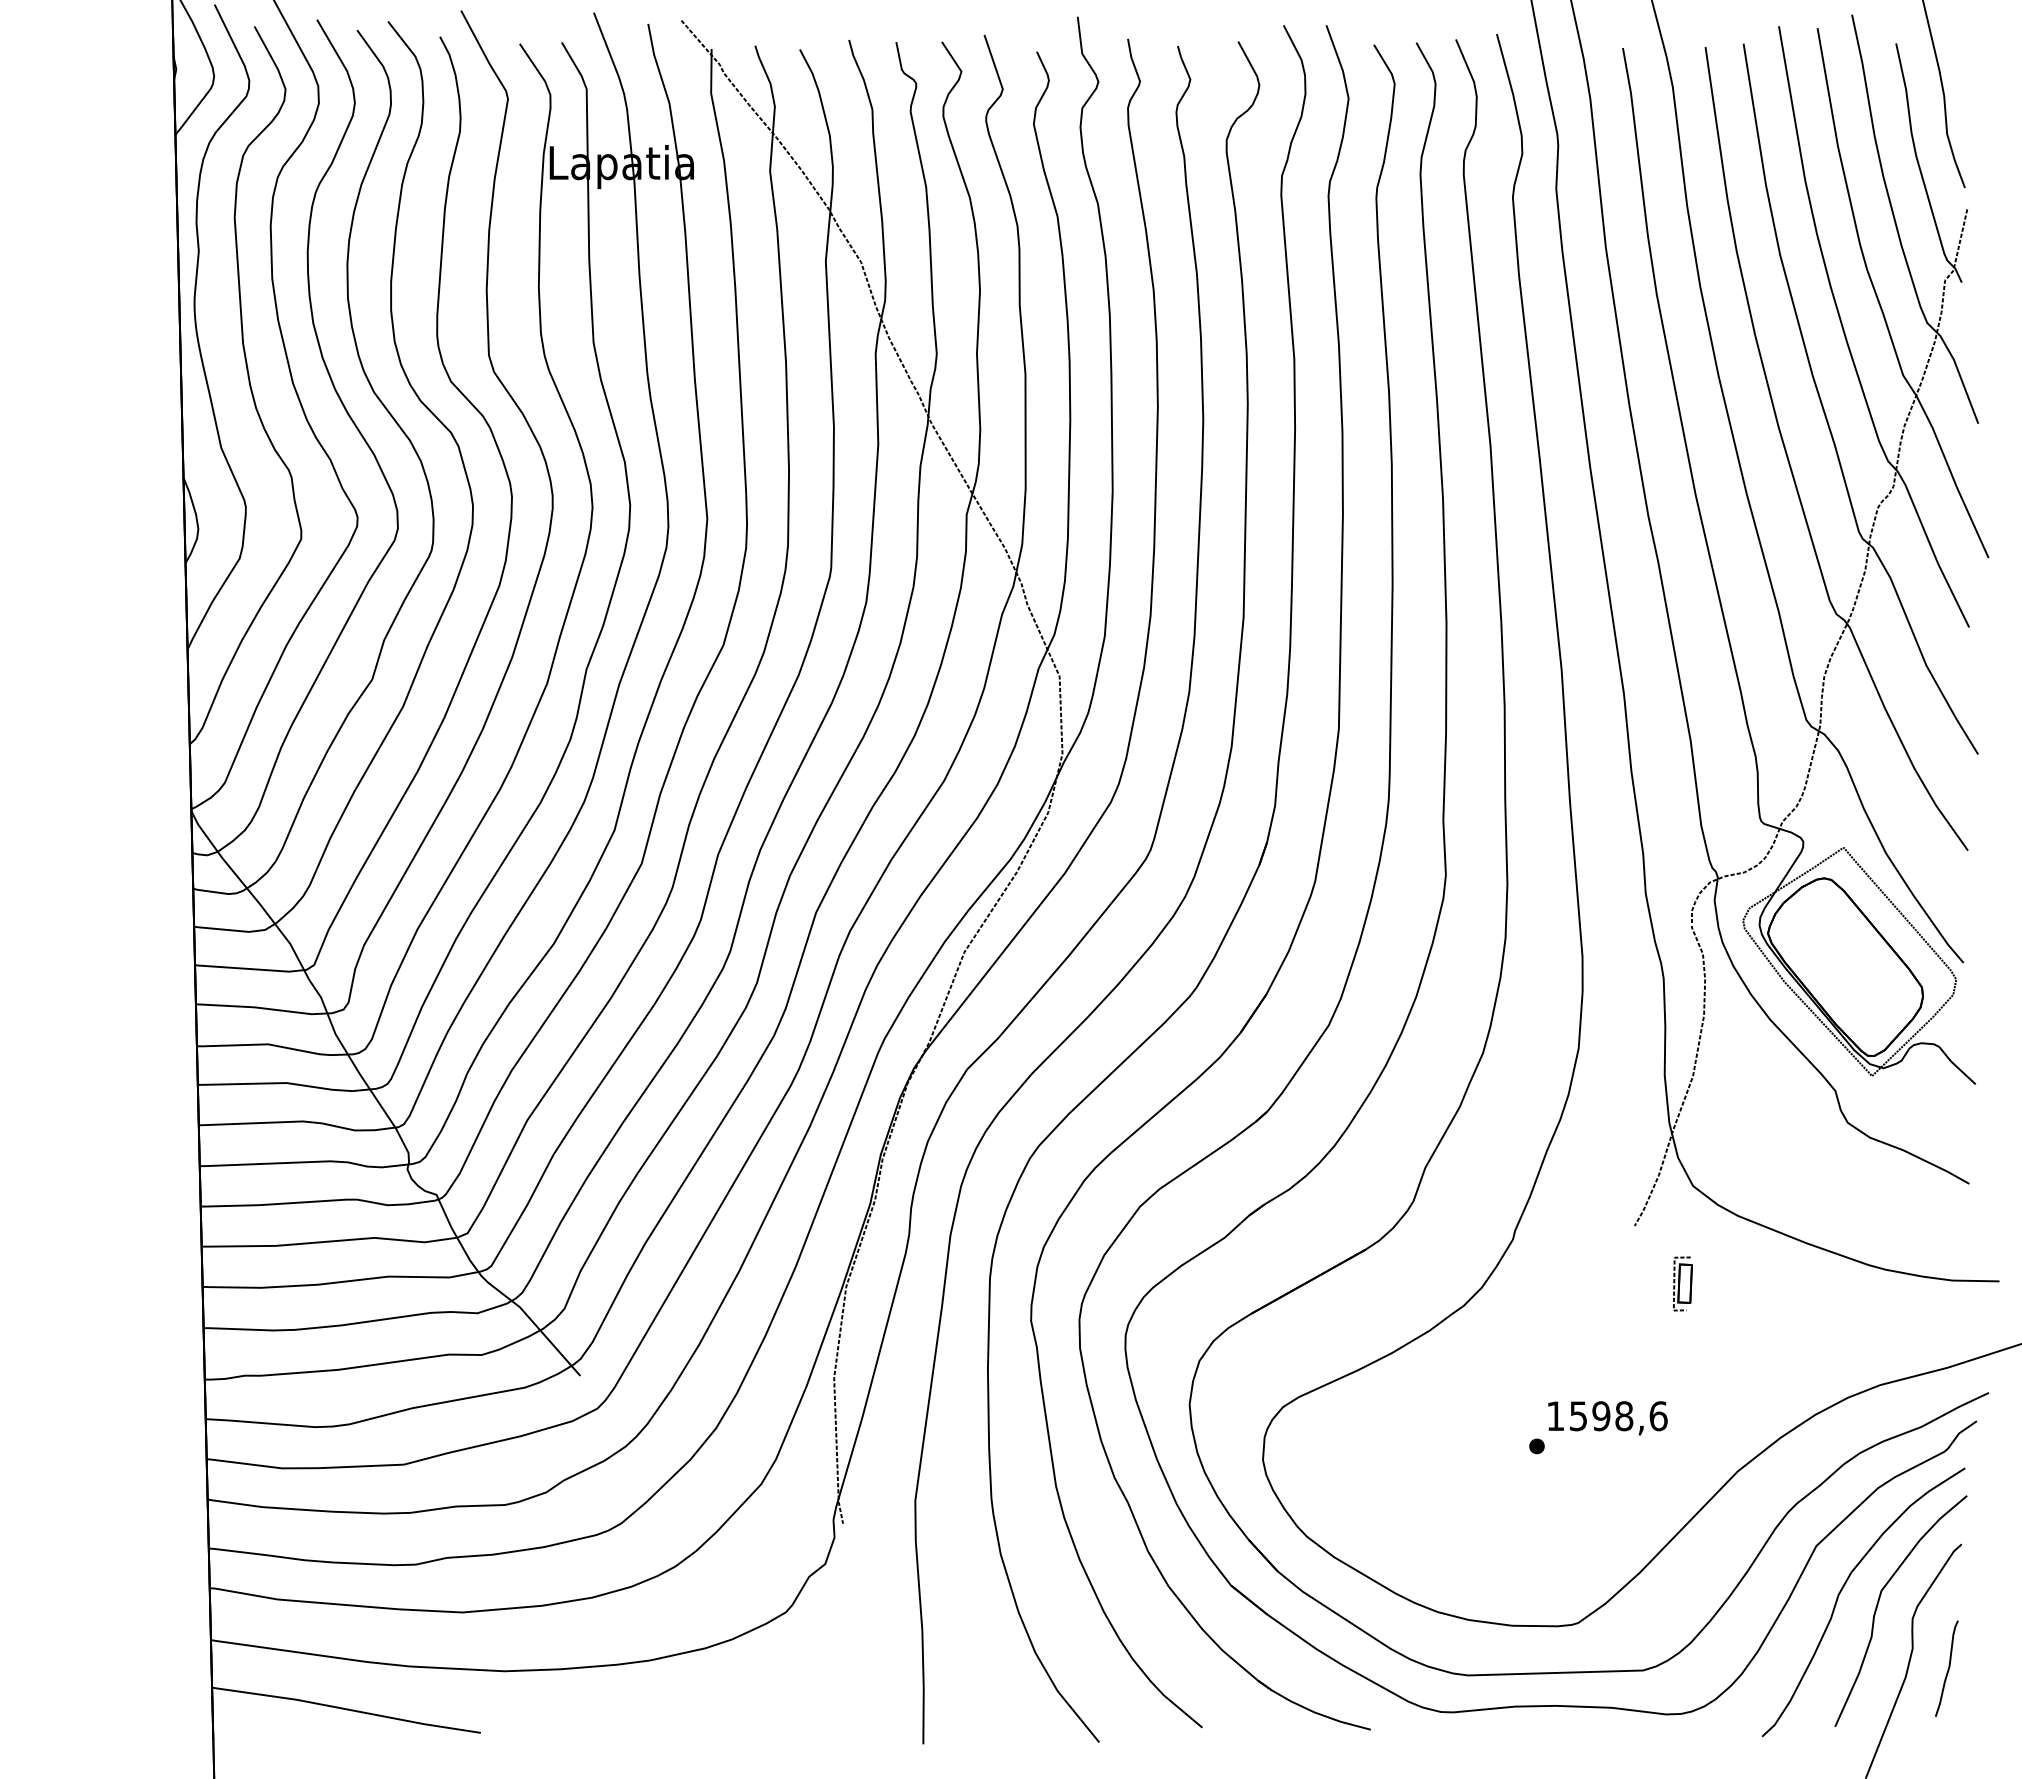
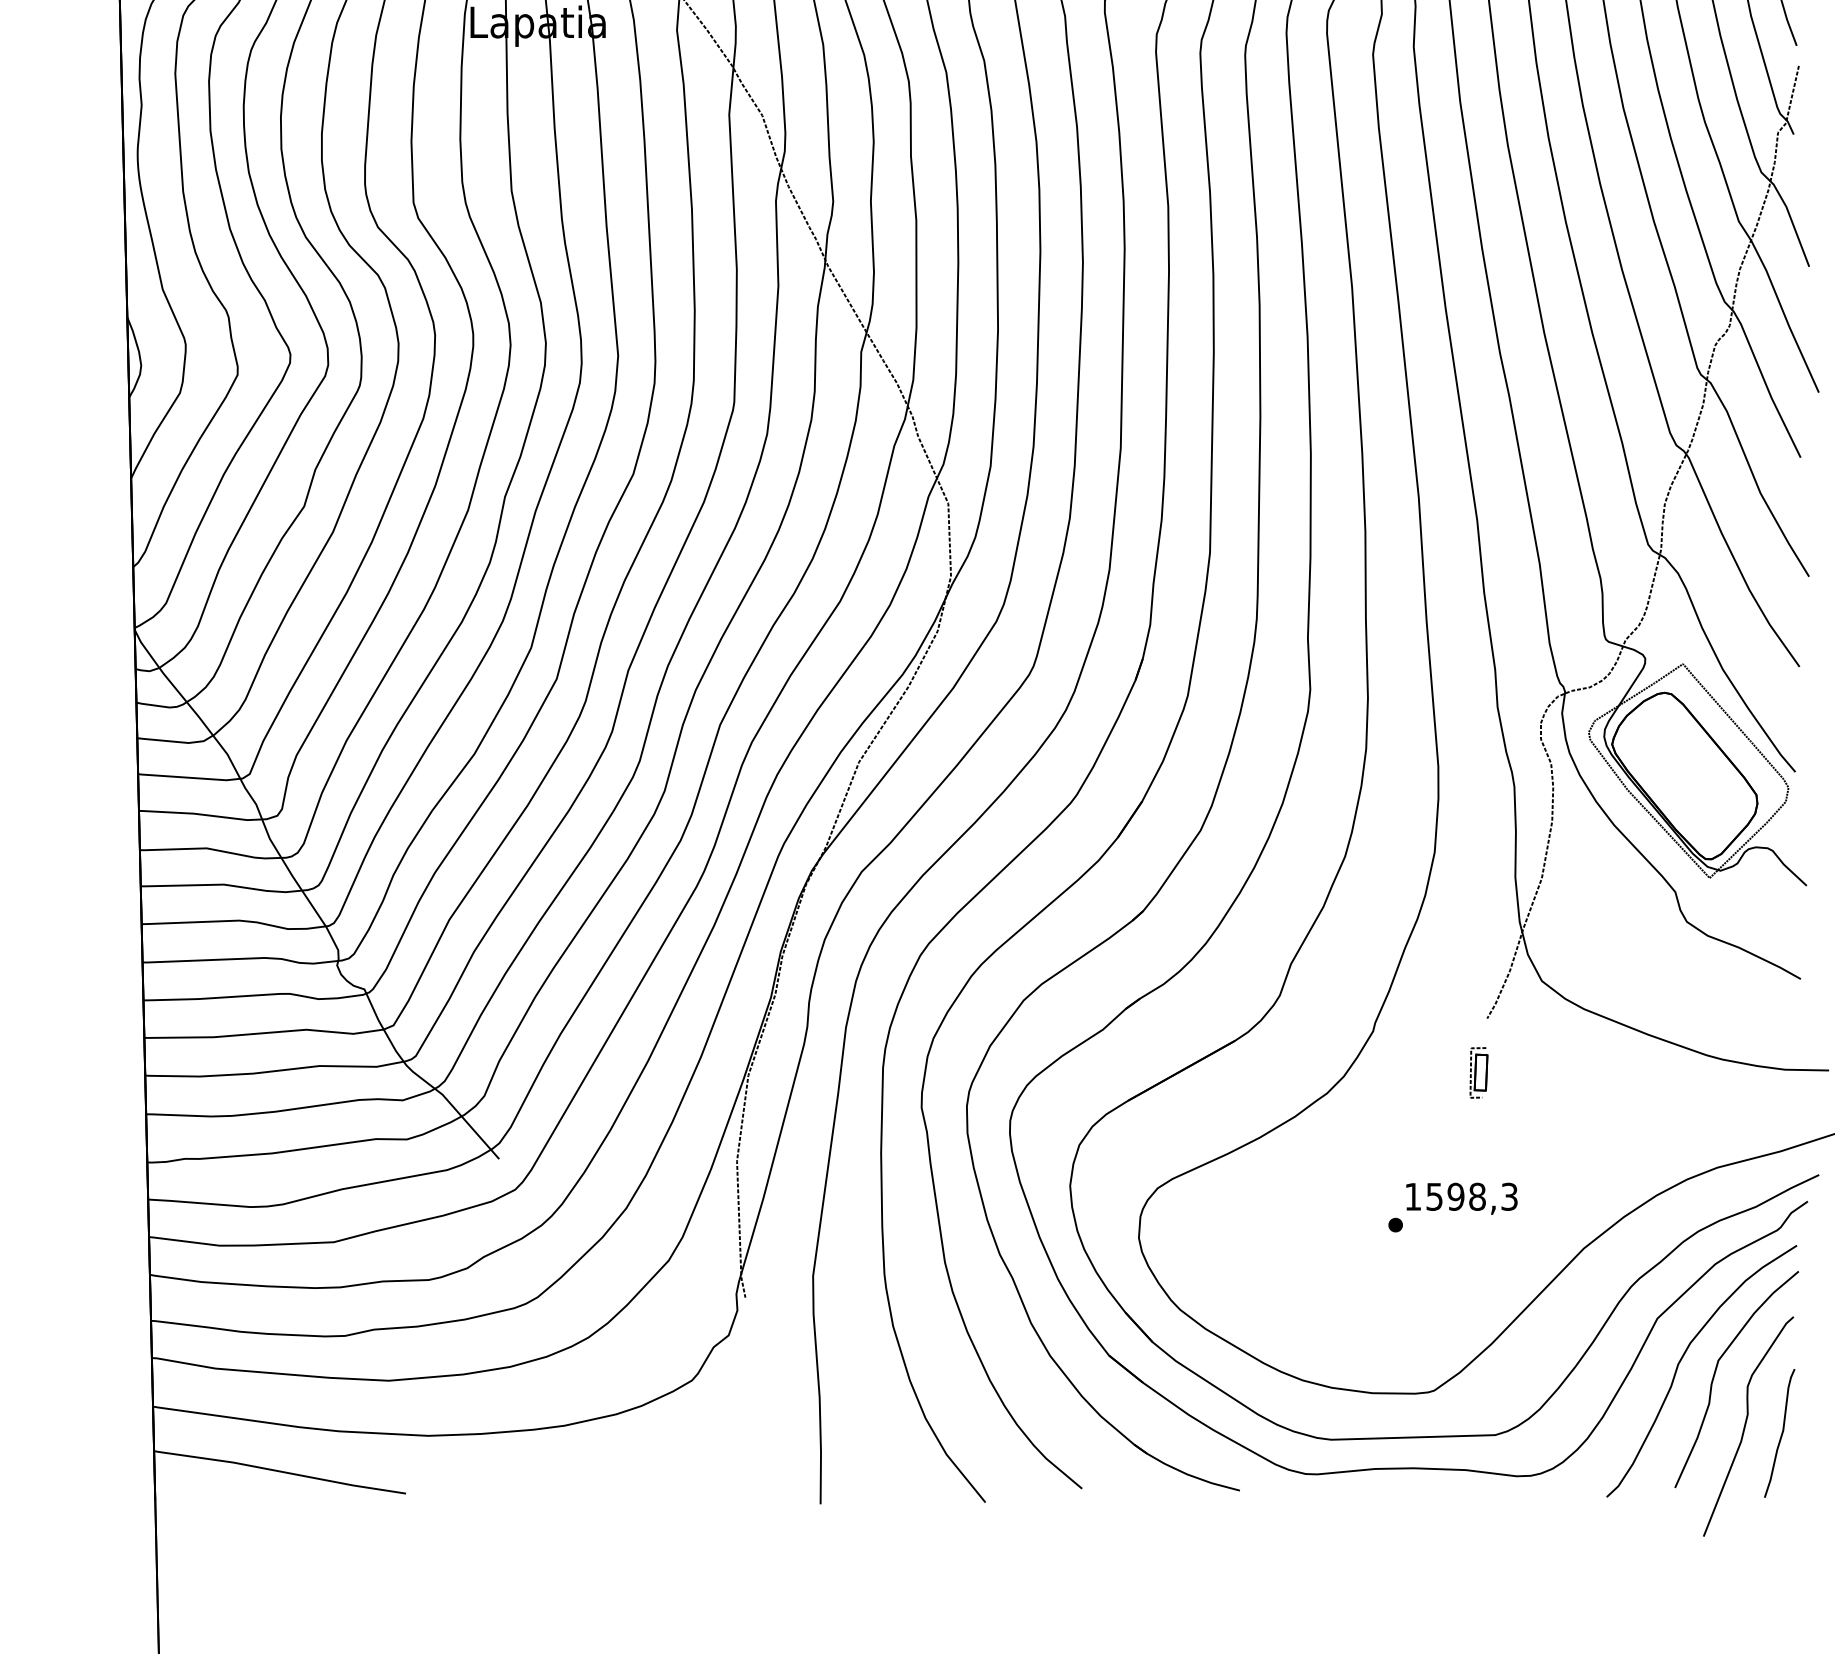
part: (1682, 1283) -> (1478, 1072), moved
text: (1658, 1416) -> (1509, 1197), 1598,6 -> 1598,3
part: (1946, 1668) -> (1779, 1433), size x1.43

